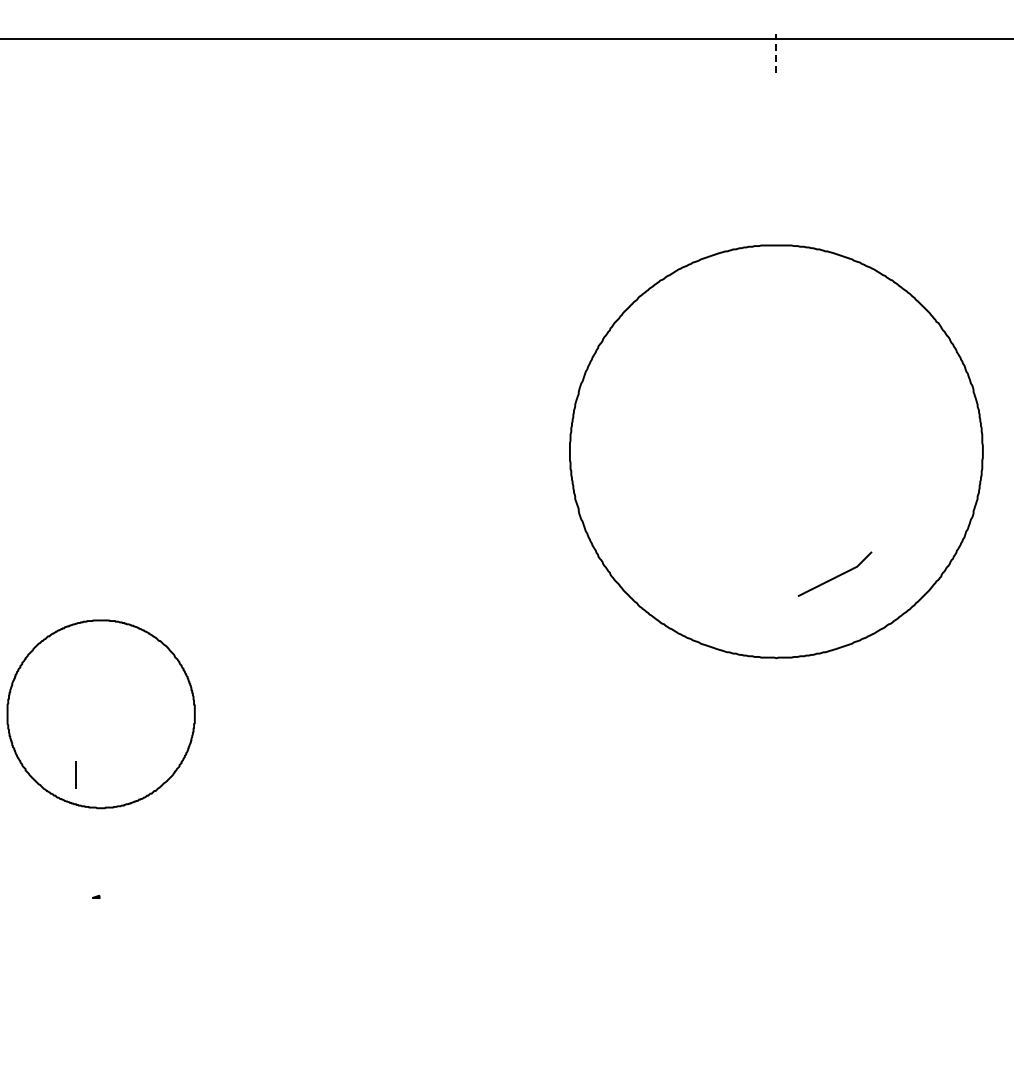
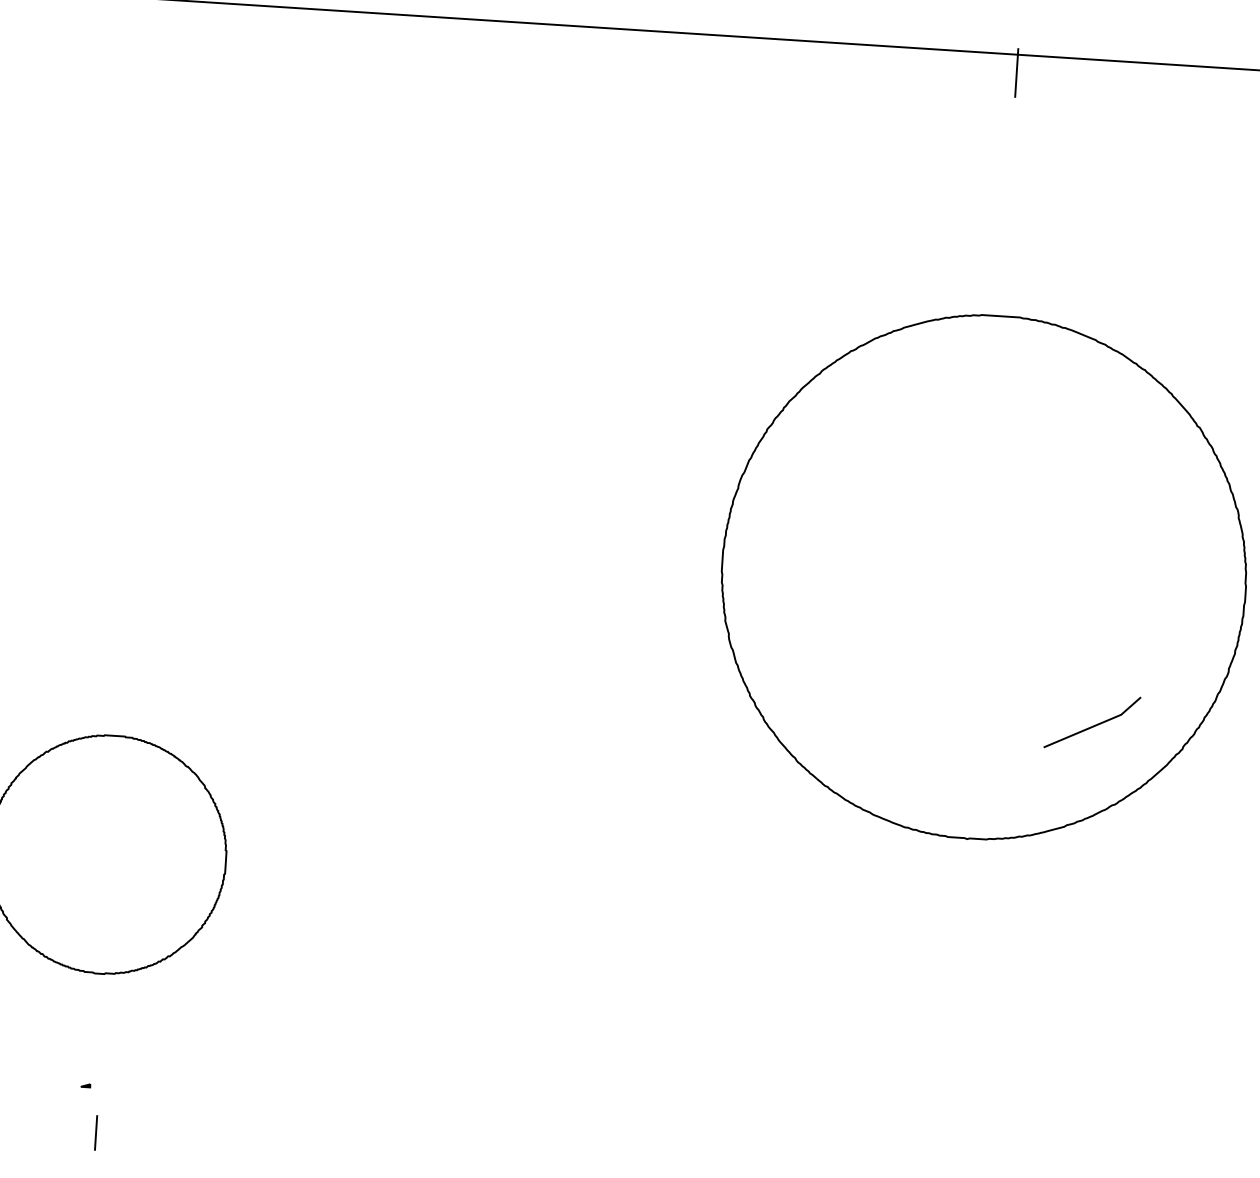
line: (776, 53) -> (1016, 73), dashed -> solid
line: (835, 576) -> (1092, 725), moved
line: (75, 774) -> (96, 1132), moved

